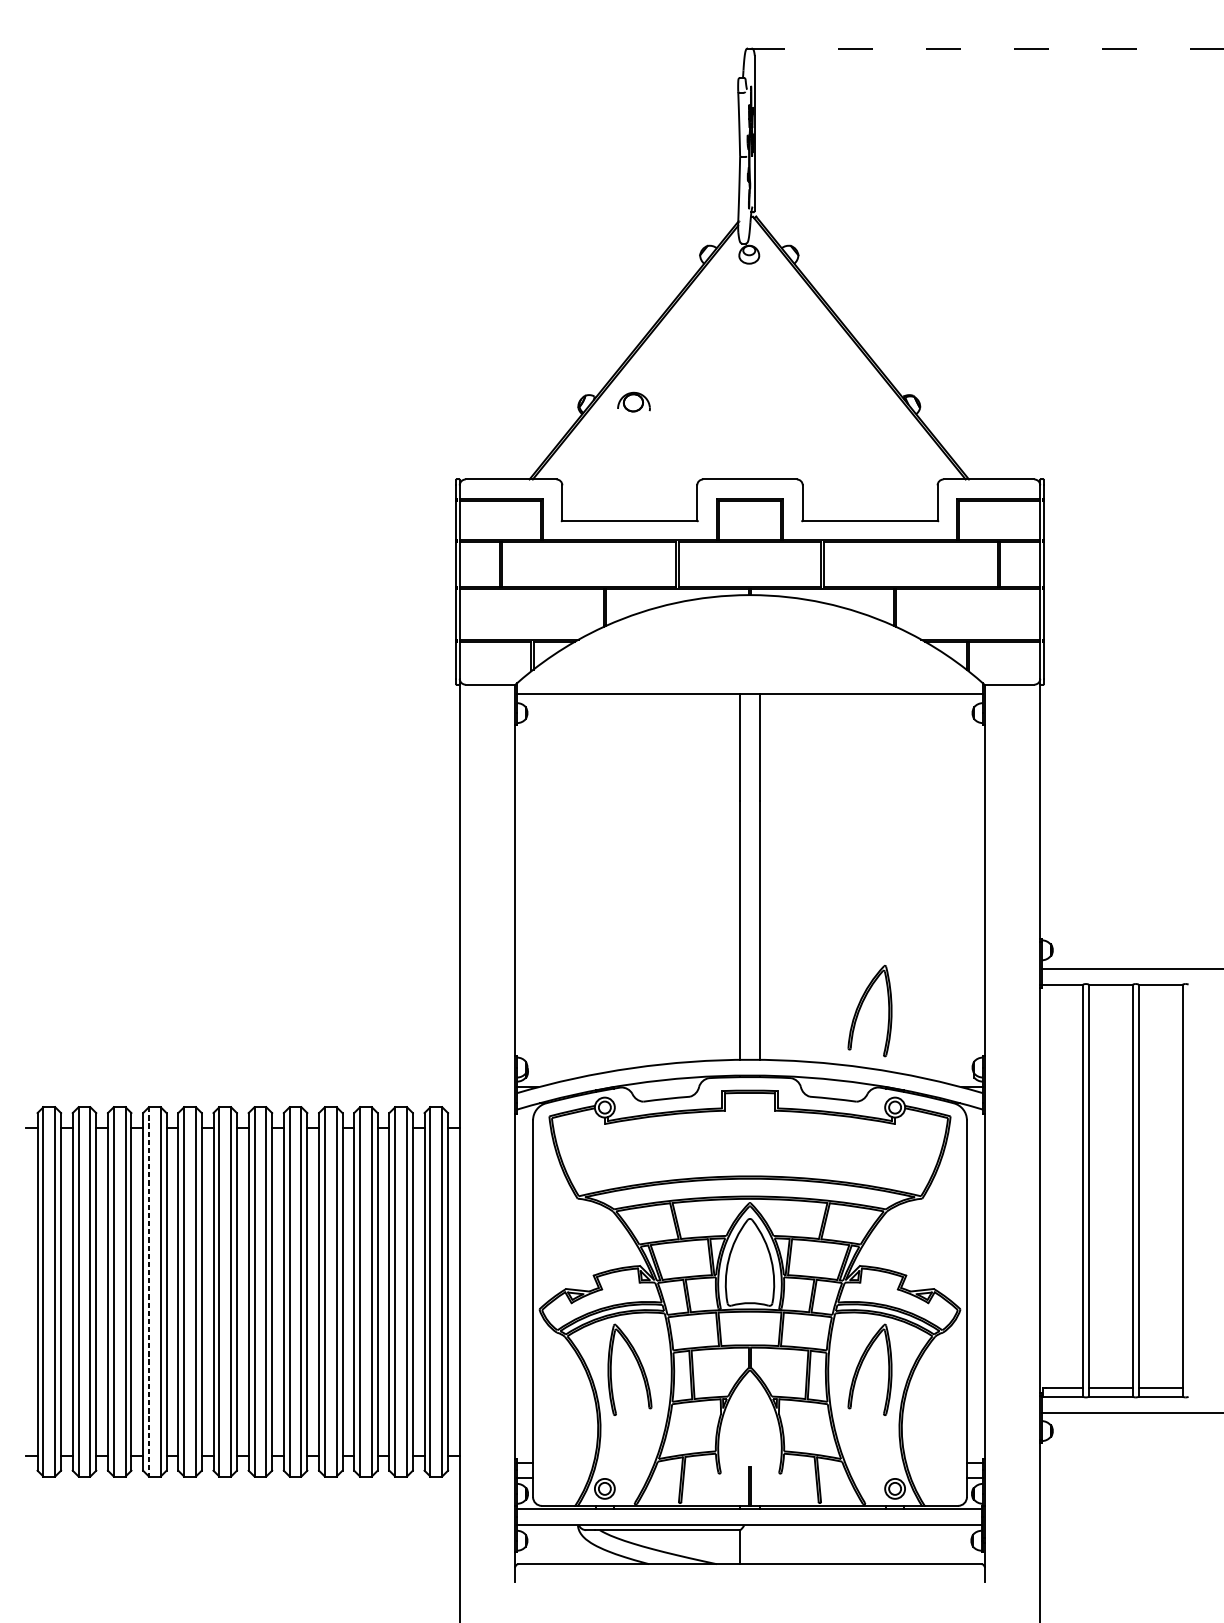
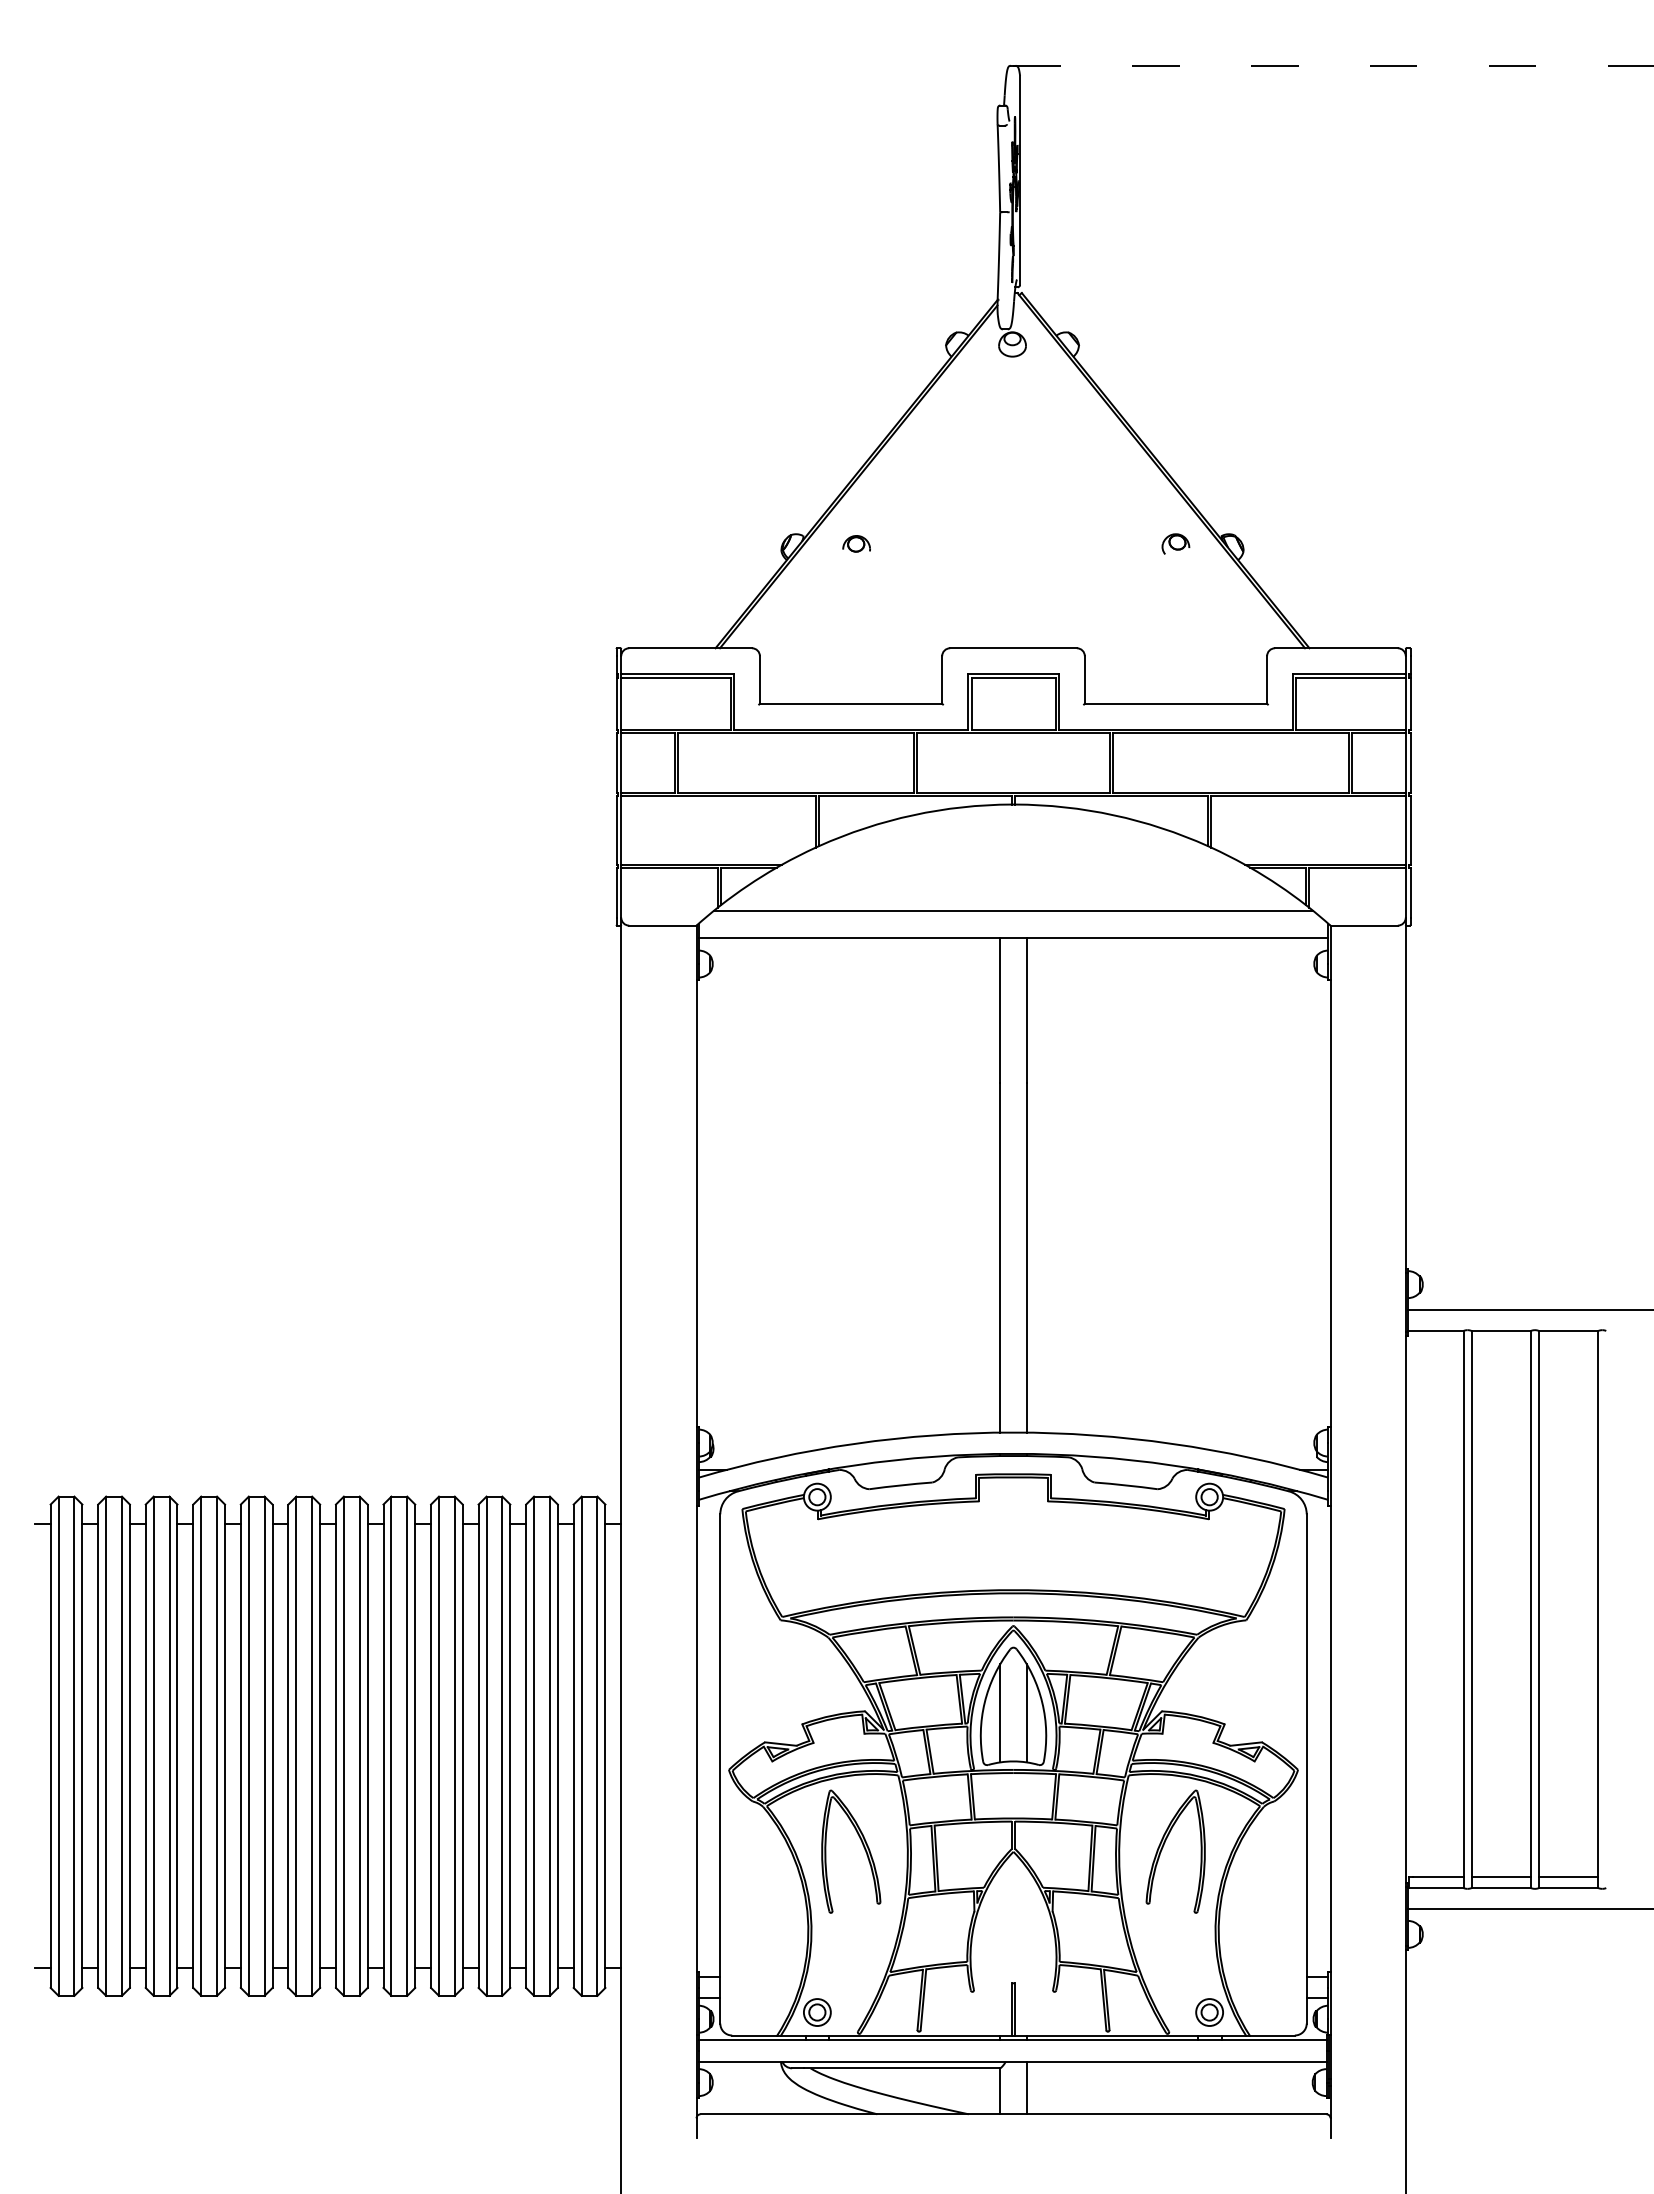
part: (633, 401) -> (856, 543), size x0.62
part: (869, 401) -> (1175, 543), added
line: (749, 674) -> (1013, 911), added
part: (861, 1006) -> (1164, 1360), removed
line: (740, 1267) -> (1000, 1713), added
line: (759, 1267) -> (1026, 1713), added
line: (149, 1292) -> (201, 1746), dashed -> solid
line: (759, 1544) -> (1026, 2087), added

